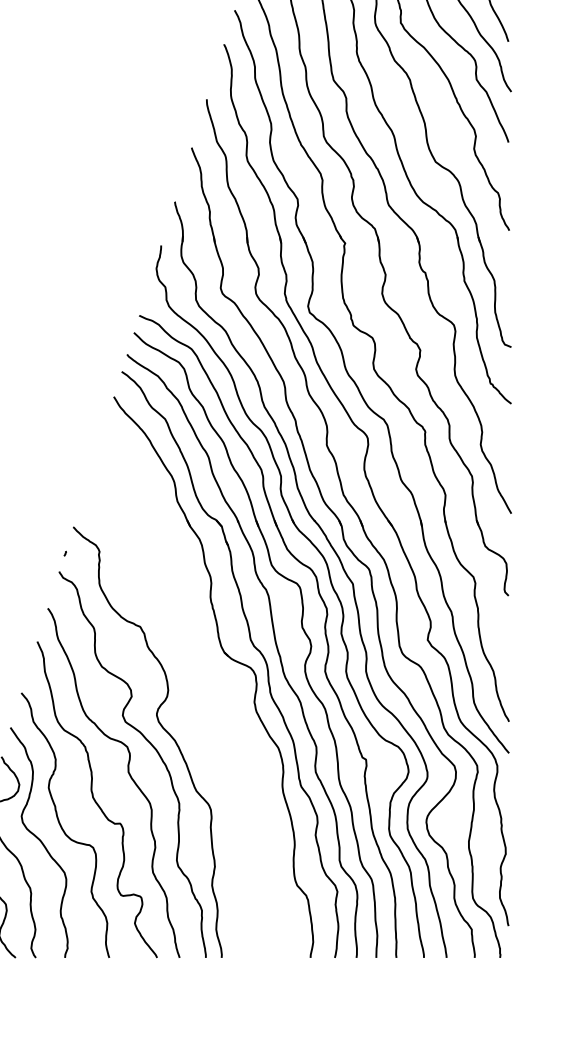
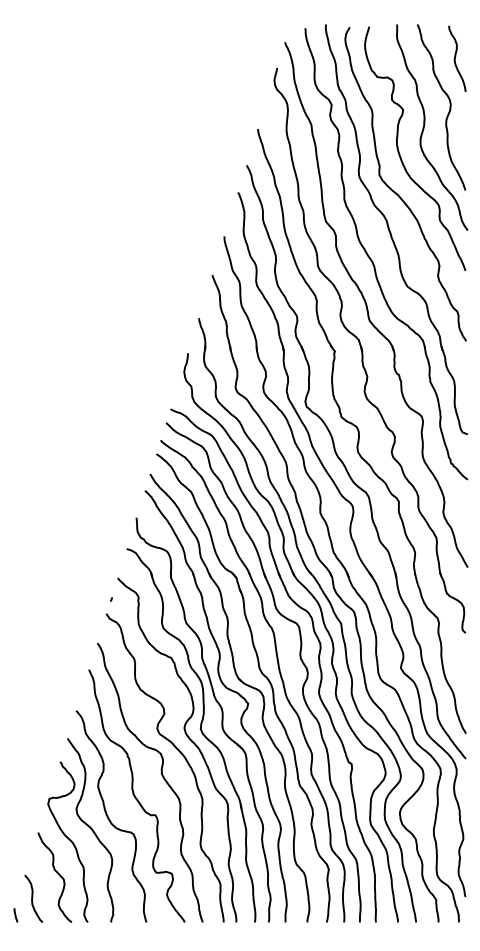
part: (184, 687) -> (206, 706), added

